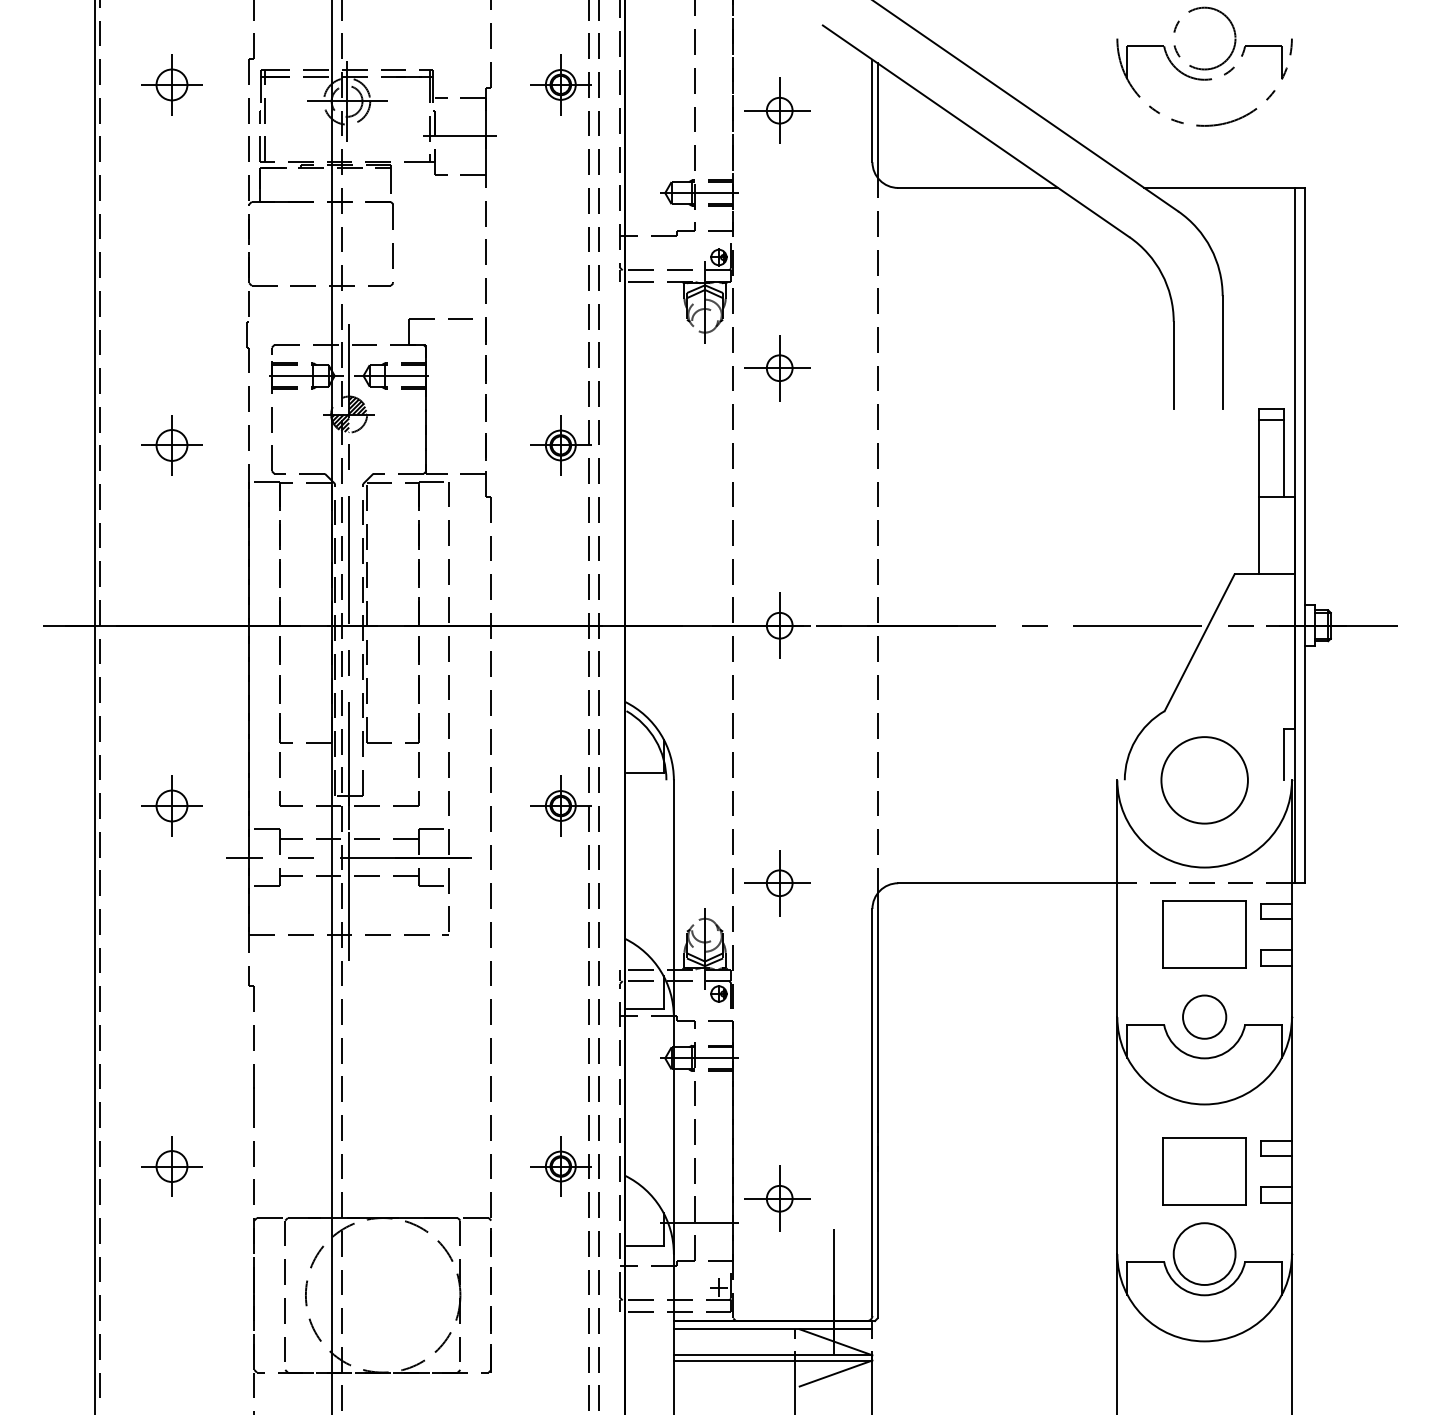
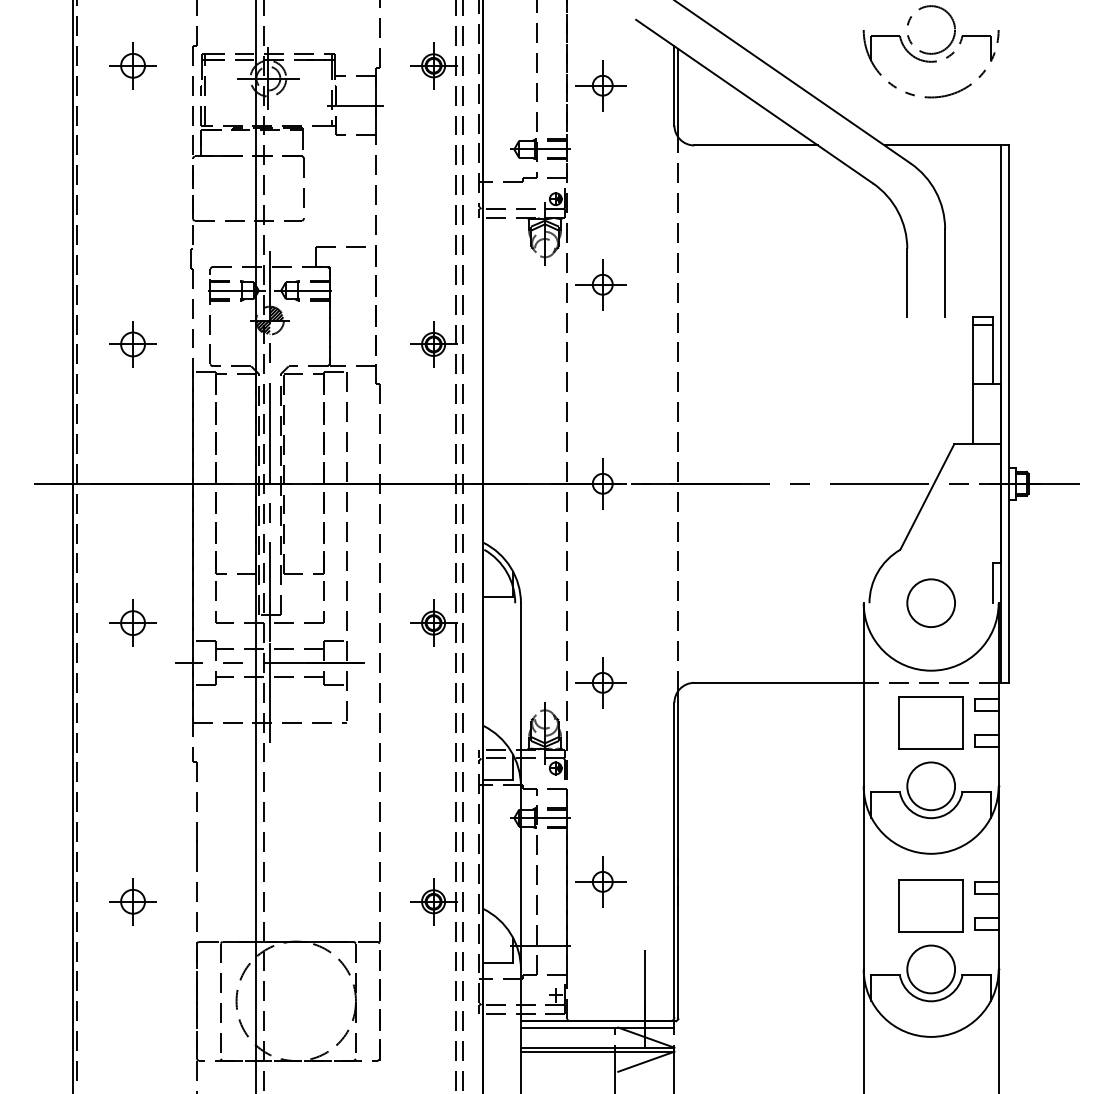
circle: (1204, 779) -> (931, 602), size x0.71
circle: (1204, 1017) -> (931, 786), size x1.43
part: (777, 1198) -> (601, 881), moved

